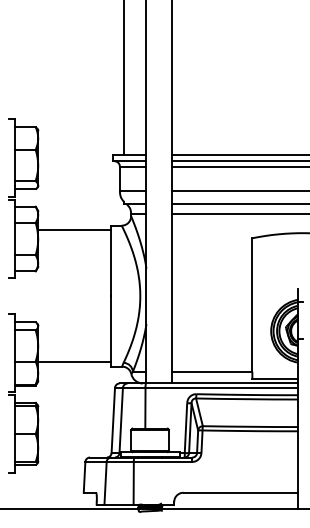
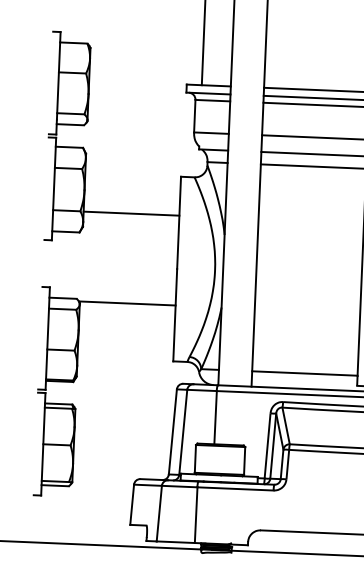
line: (74, 230) -> (131, 213), moved
line: (74, 361) -> (127, 302), moved

